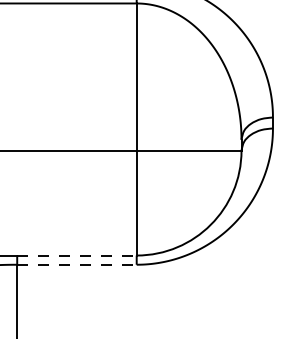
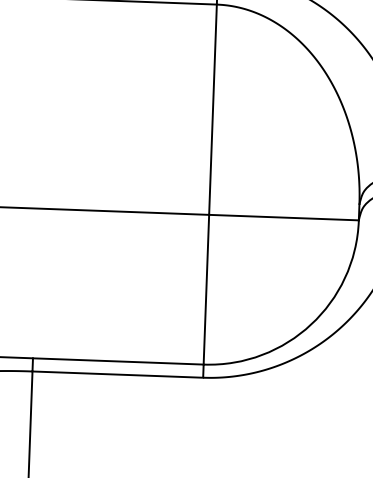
line: (76, 255) -> (117, 361), dashed -> solid
line: (76, 264) -> (117, 374), dashed -> solid

